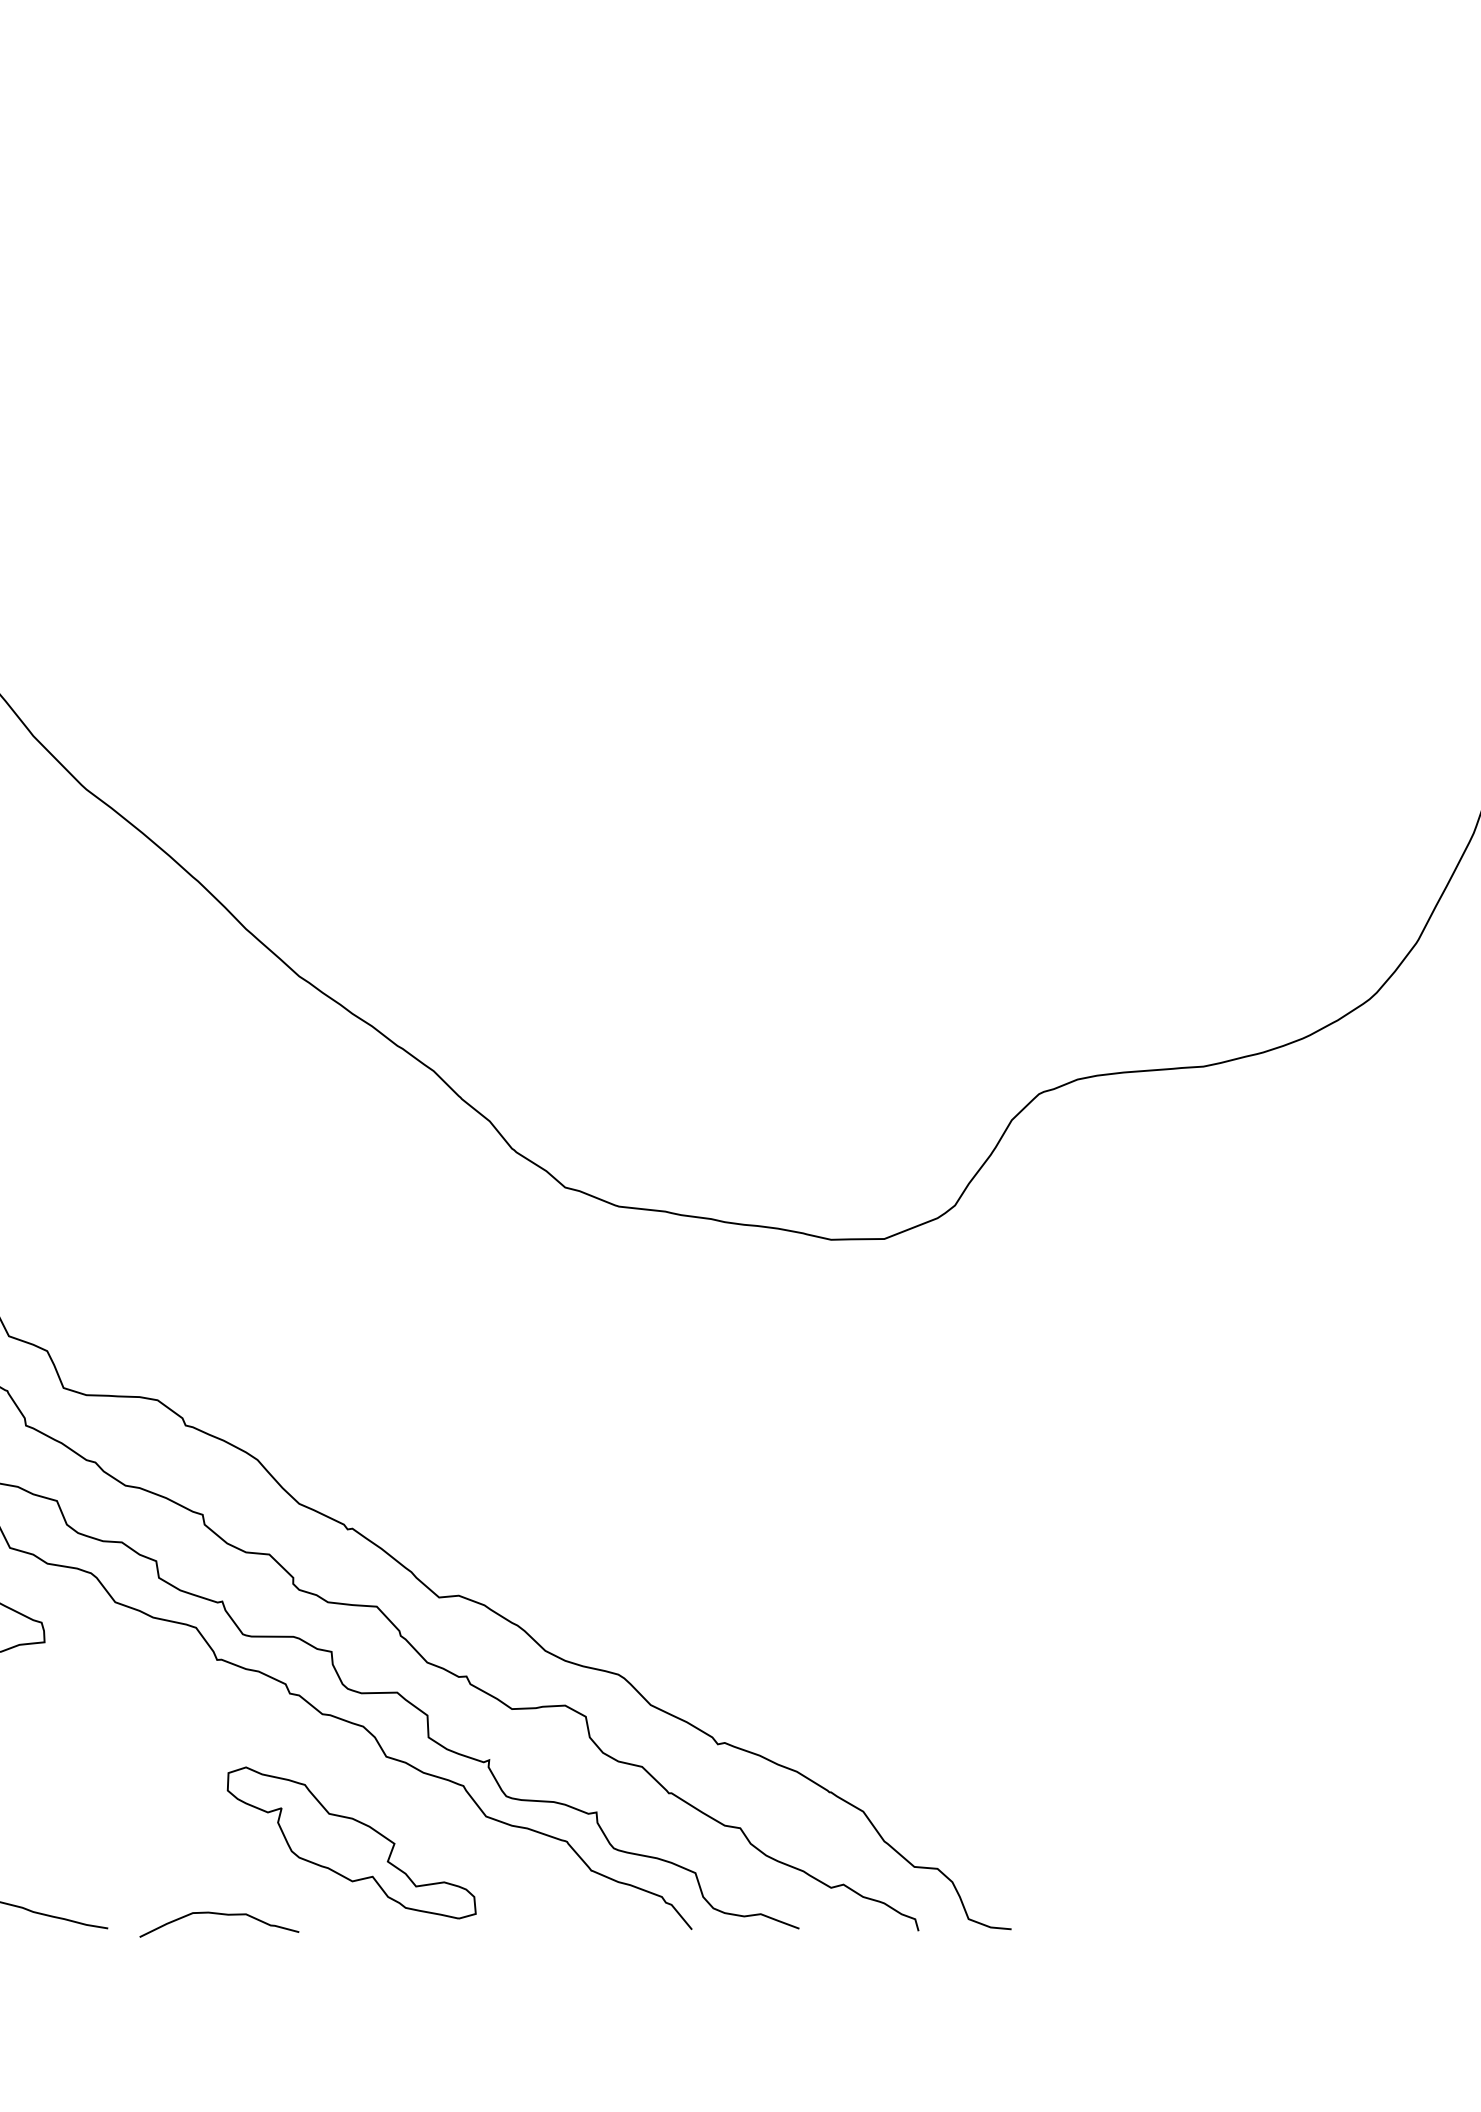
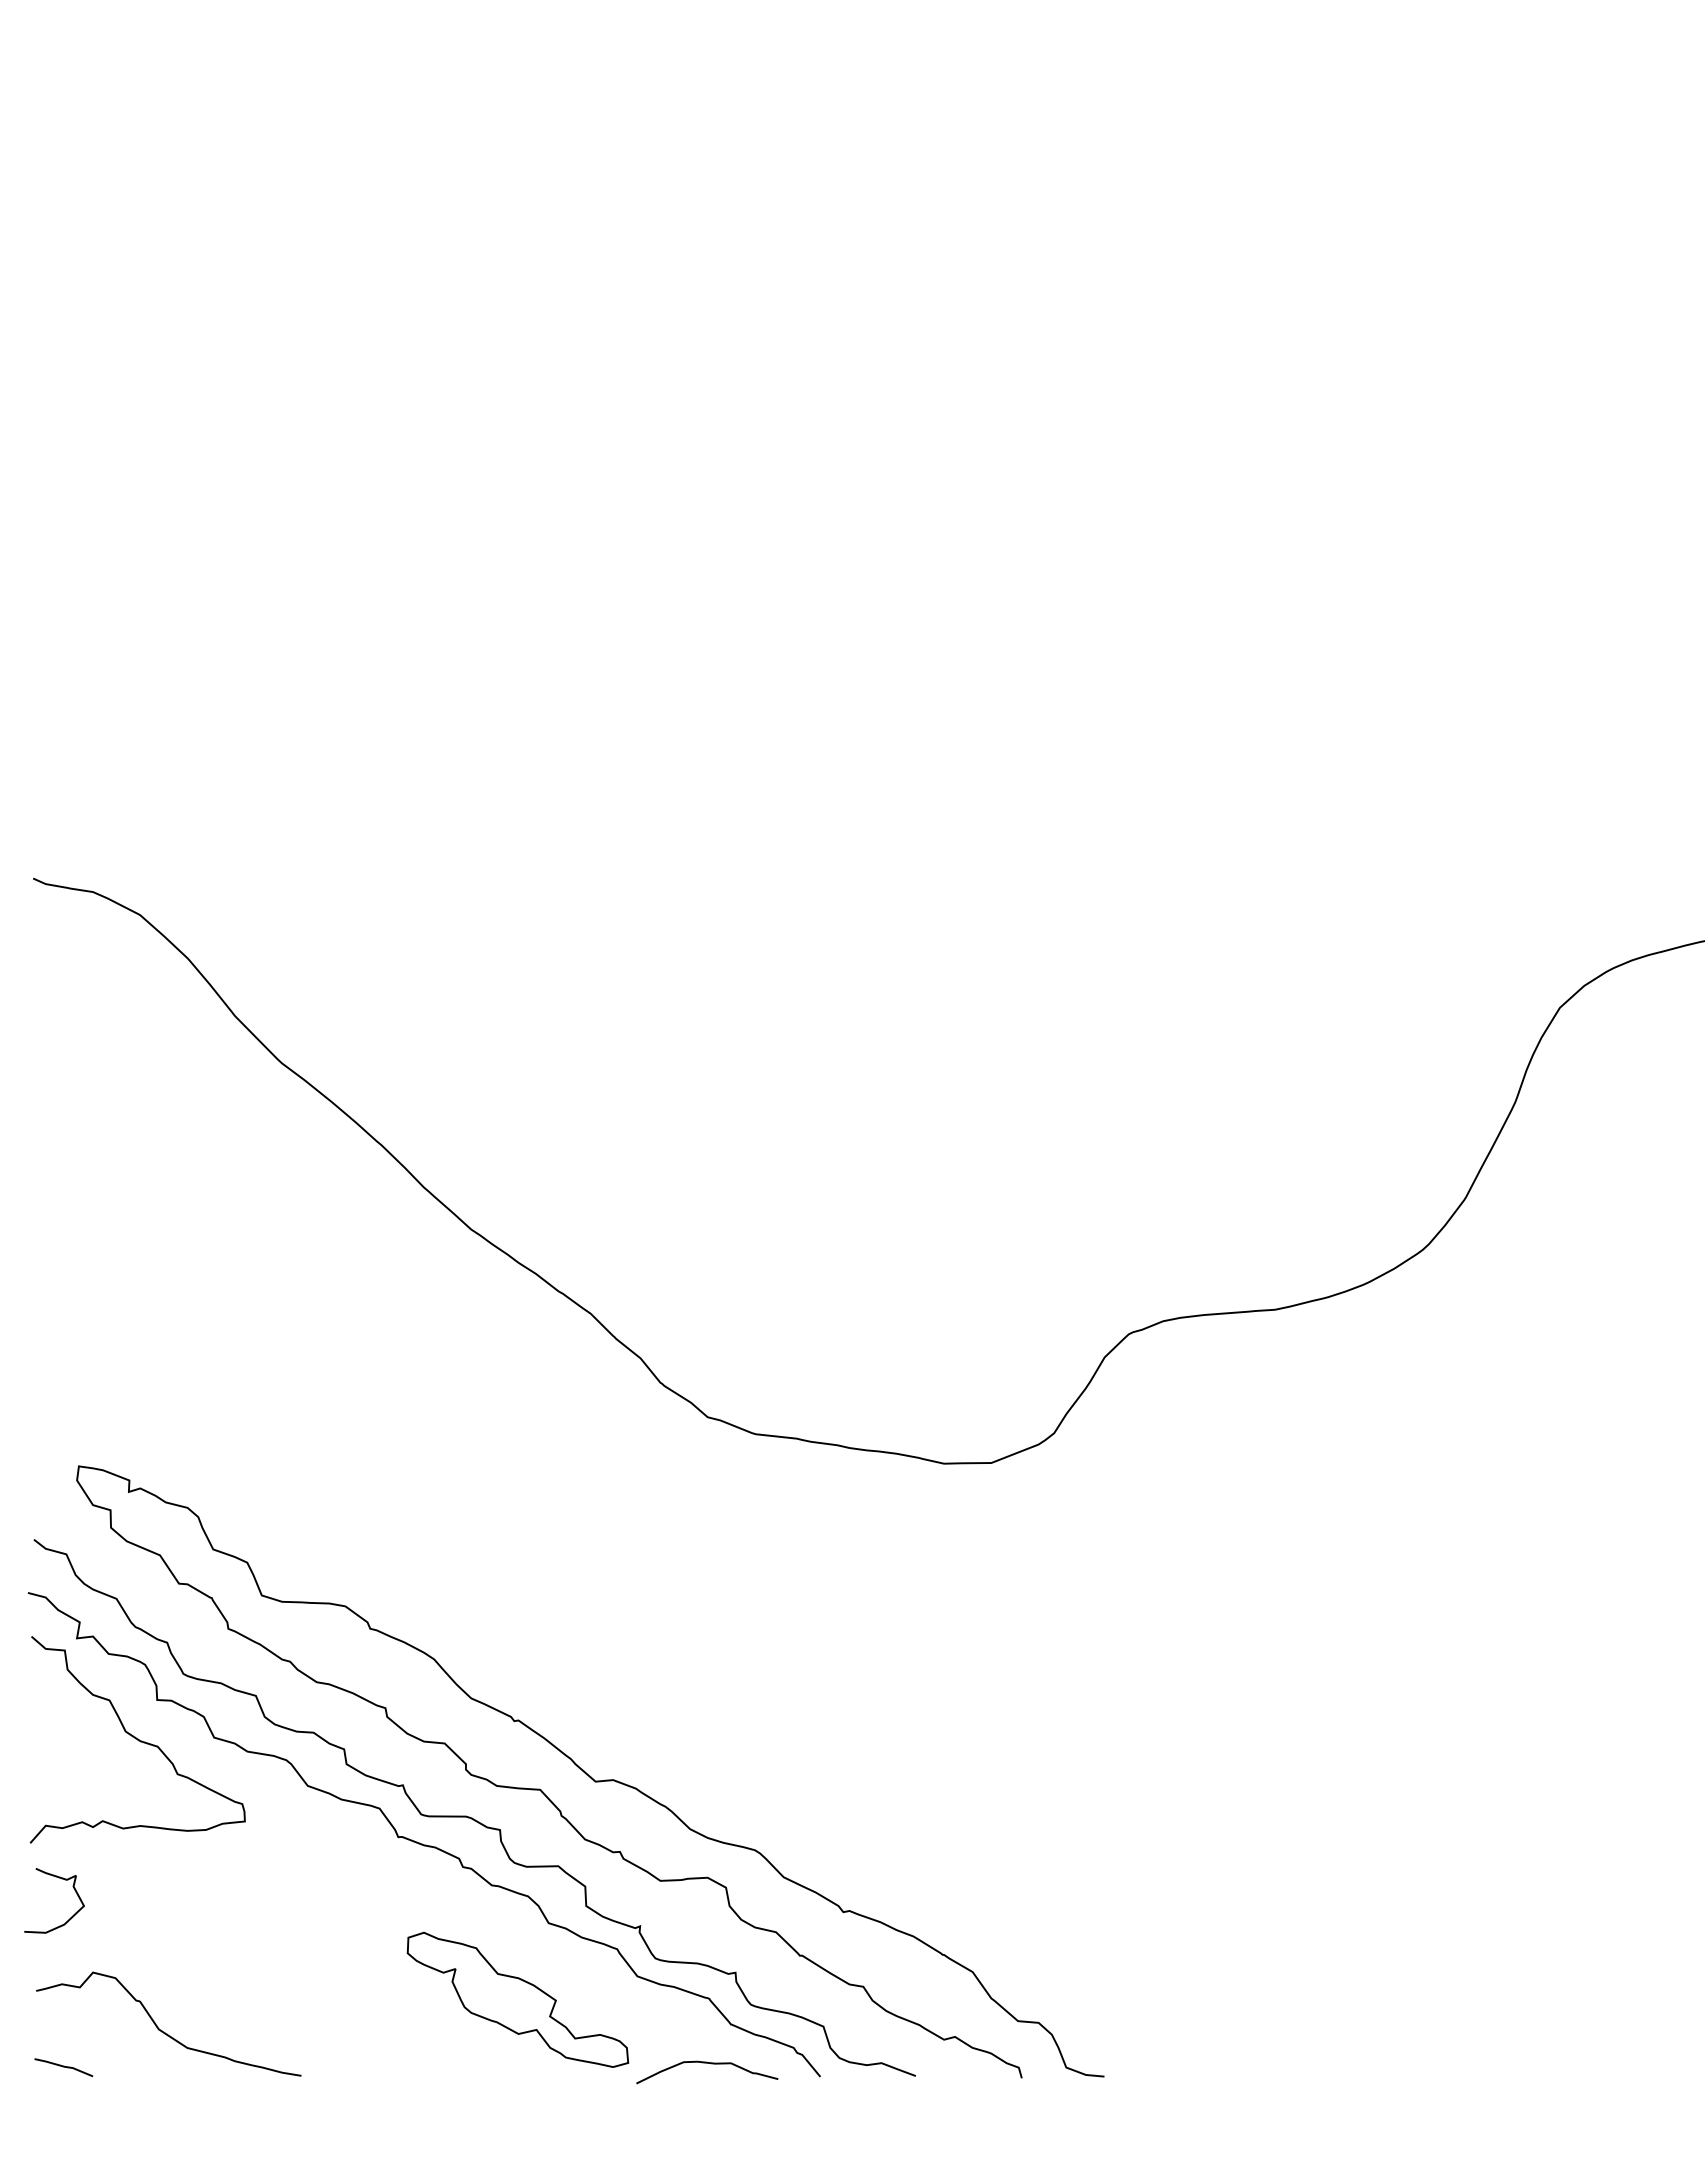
curve: (224, 1915) -> (711, 2064), moved

